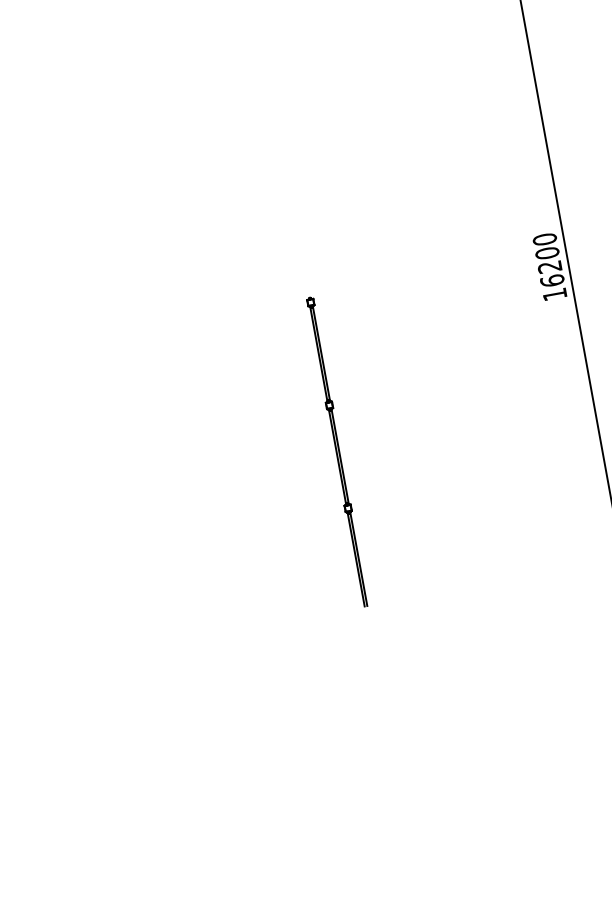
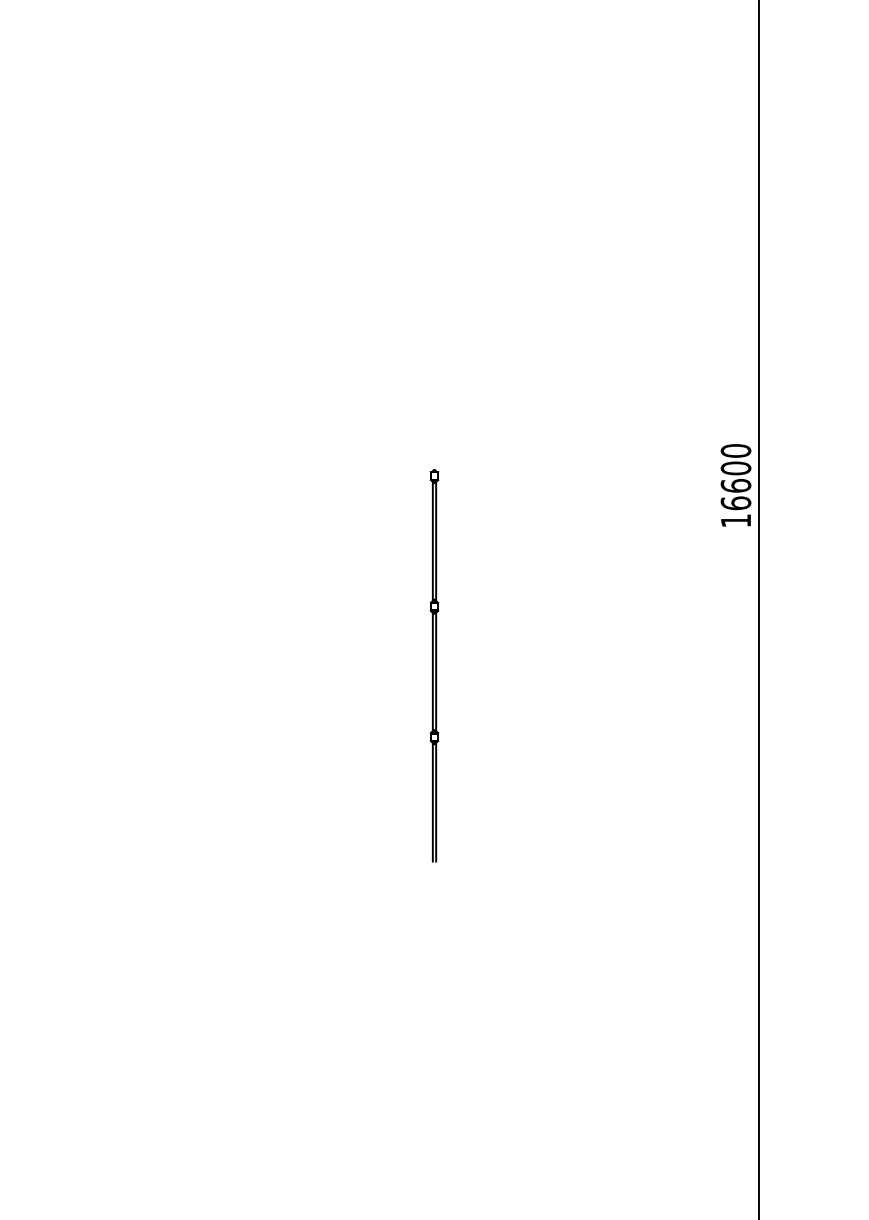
text: (549, 266) -> (735, 485), 16200 -> 16600

